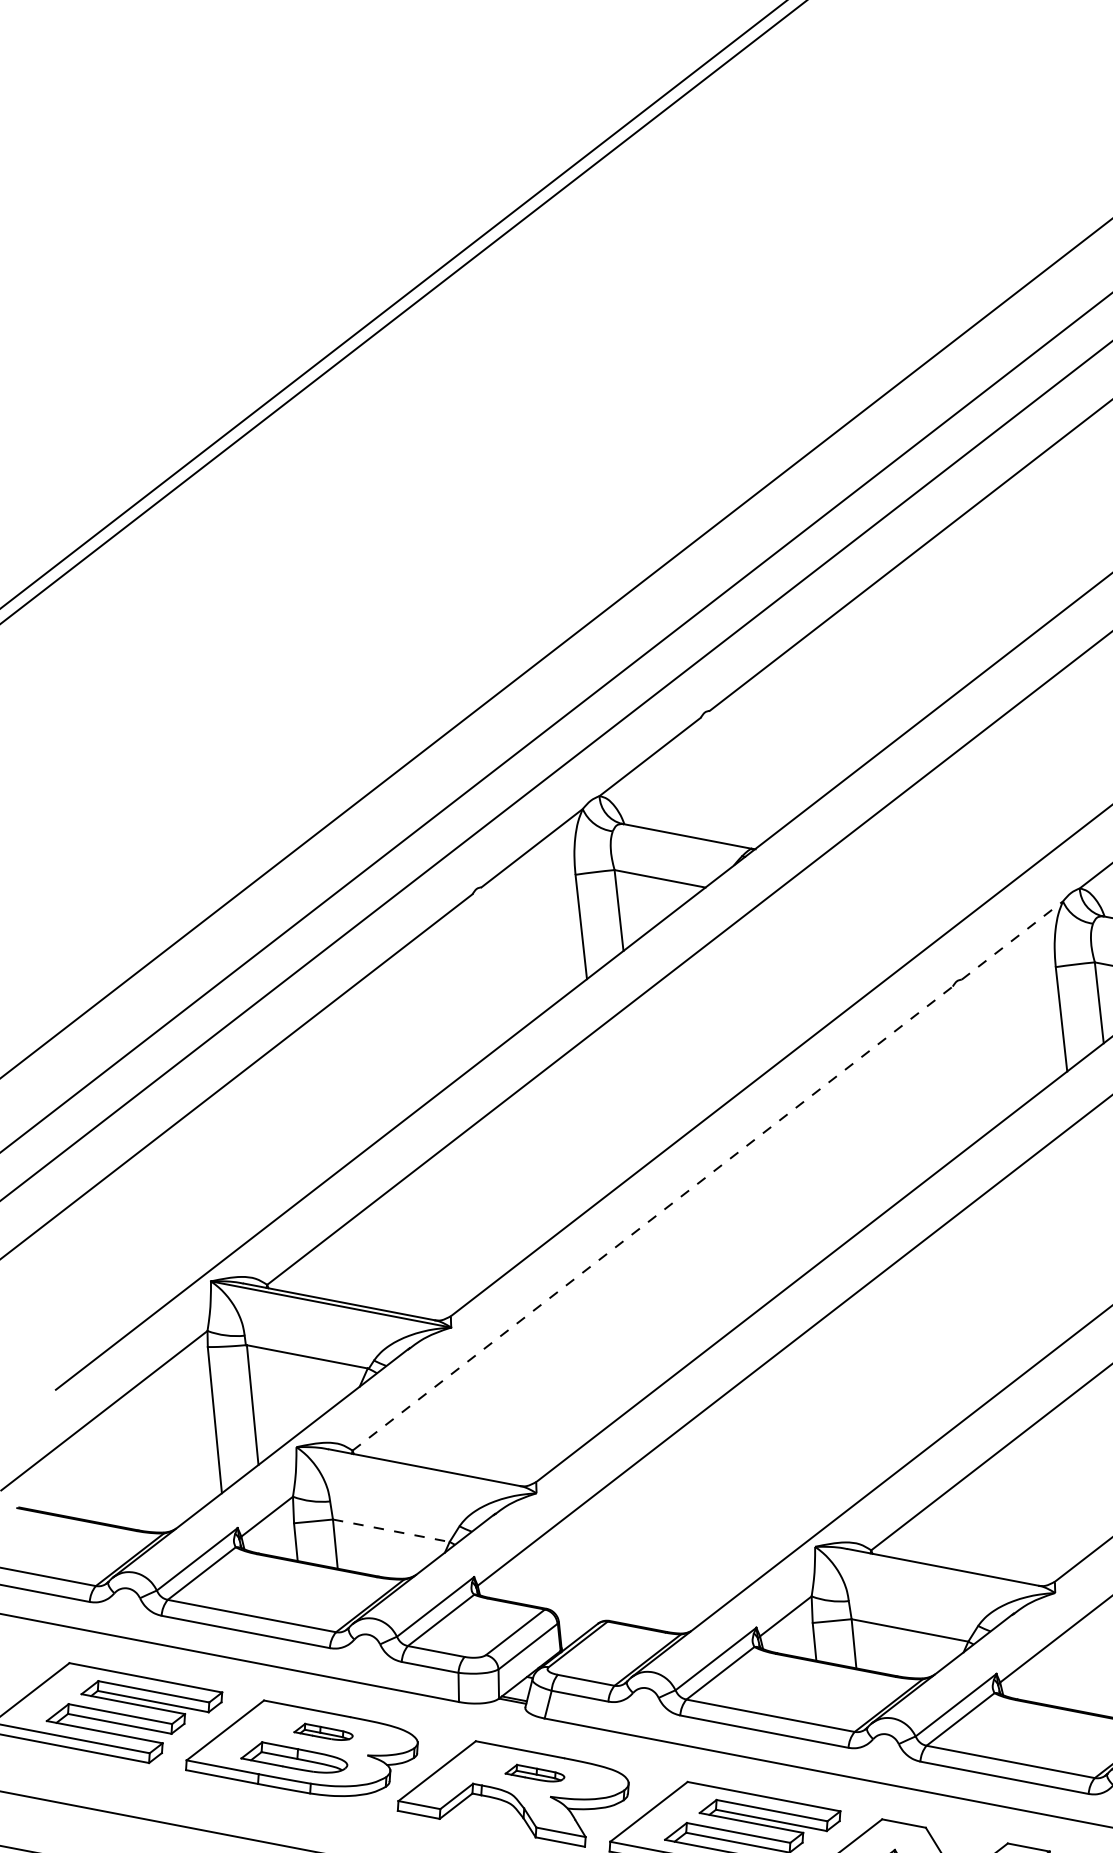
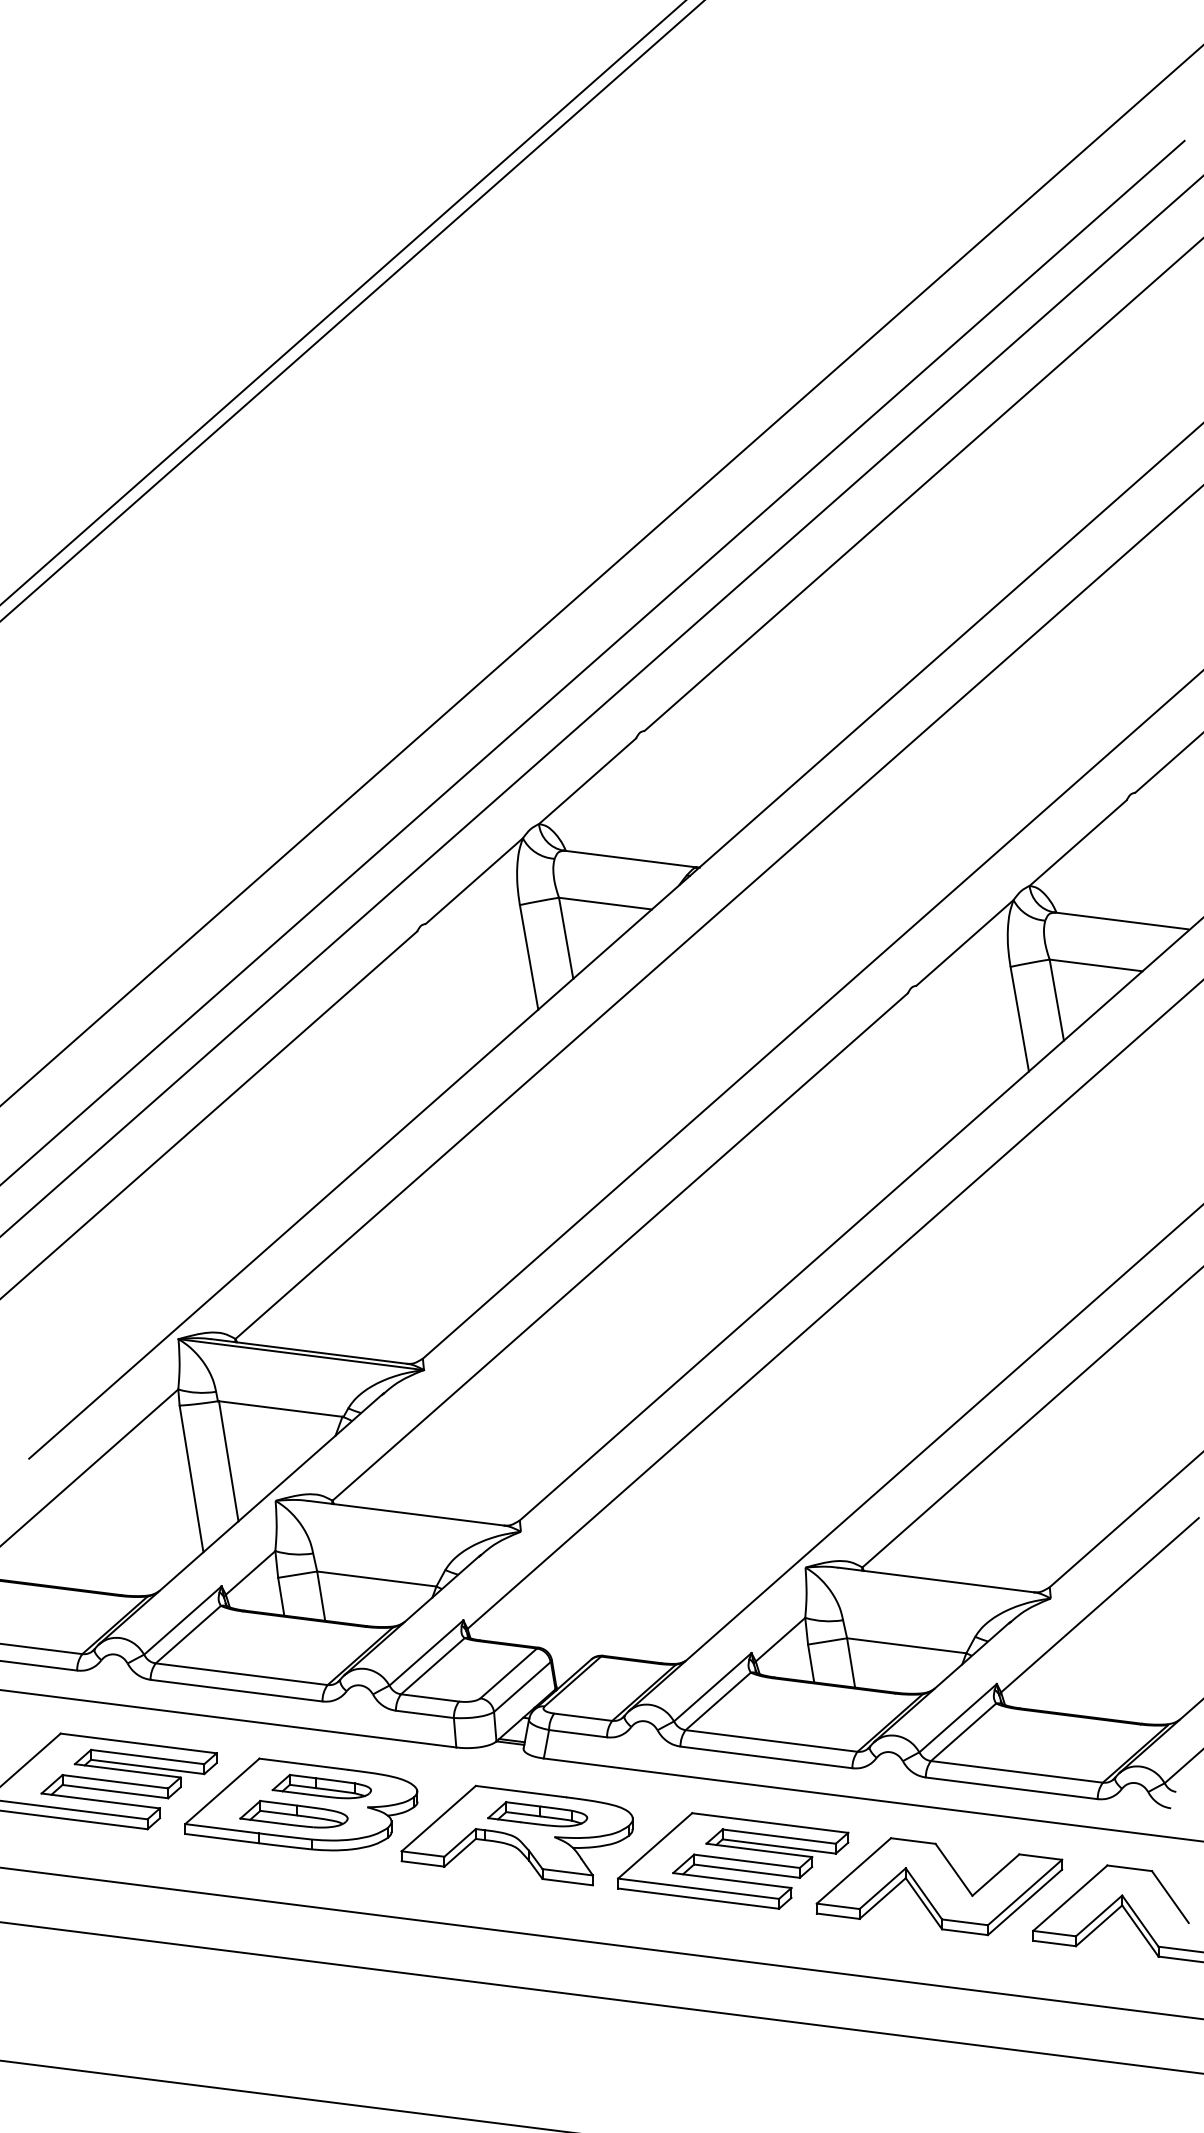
line: (1012, 940) -> (965, 942), dashed -> solid
line: (652, 1219) -> (620, 1247), dashed -> solid
line: (391, 1531) -> (377, 1579), dashed -> solid
part: (323, 1731) -> (321, 1786), size x1.67
part: (534, 1773) -> (537, 1814), size x1.67

